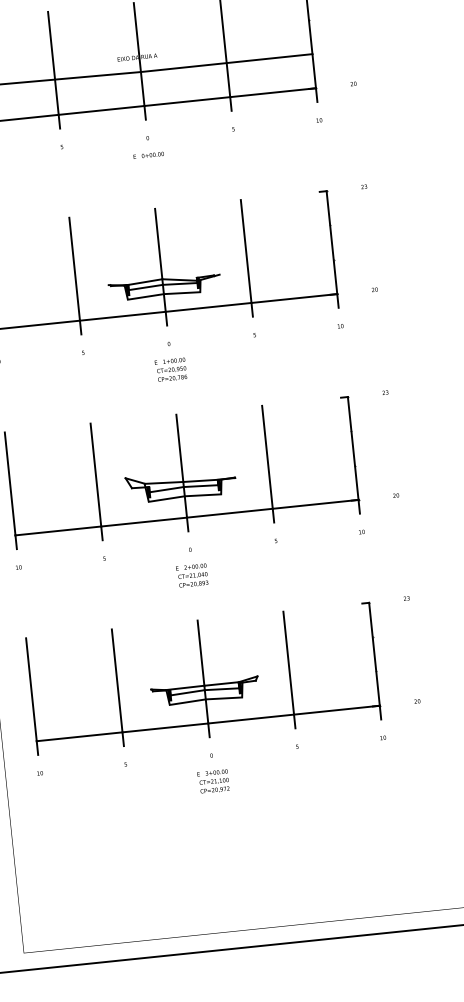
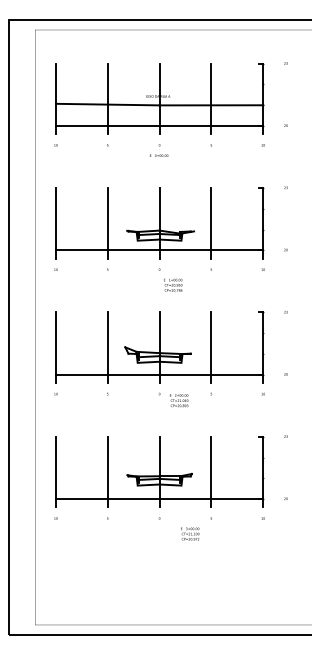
text: (171, 368) -> (173, 284), moved
text: (192, 575) -> (179, 400), moved
text: (214, 780) -> (190, 533), moved

